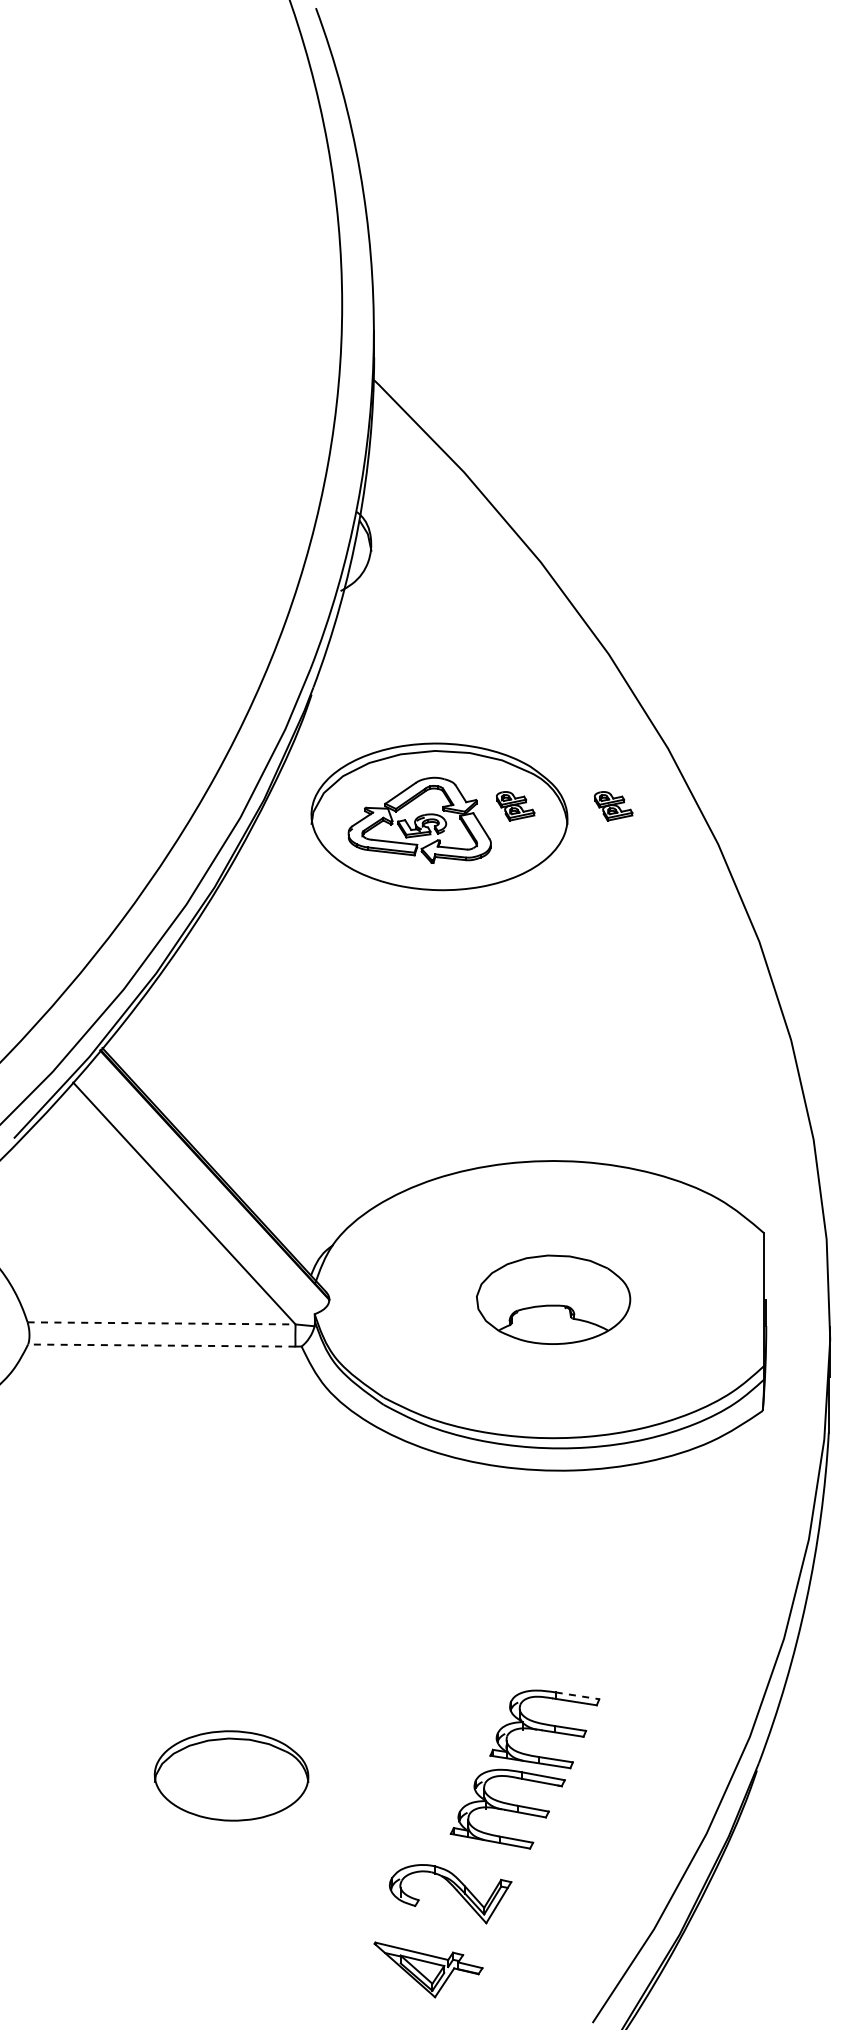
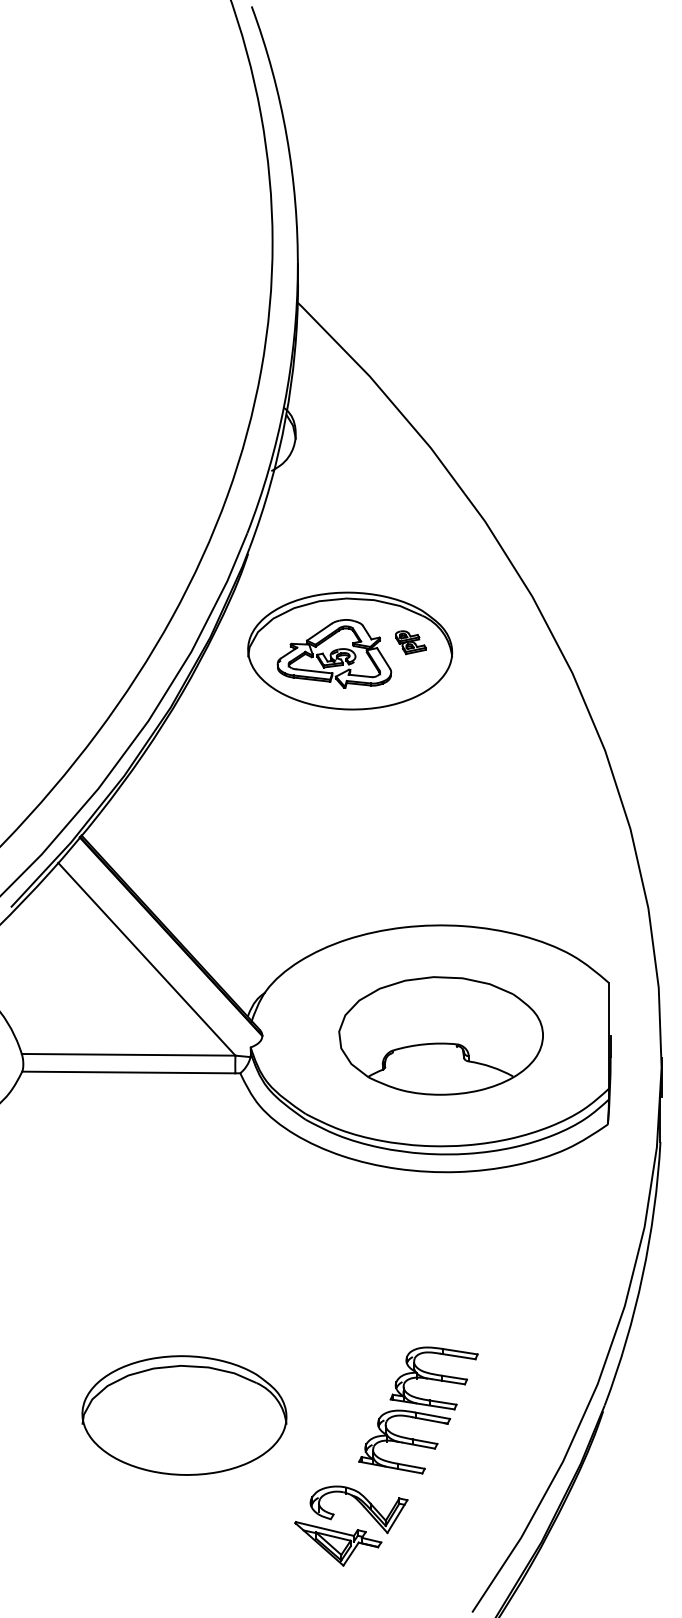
part: (613, 806) -> (488, 642), removed
part: (553, 1299) -> (441, 1035), size x1.67
line: (161, 1323) -> (128, 1054), dashed -> solid
line: (161, 1345) -> (128, 1072), dashed -> solid
line: (578, 1695) -> (460, 1351), dashed -> solid
part: (231, 1775) -> (184, 1415), size x1.67
part: (428, 1969) -> (338, 1543), moved

